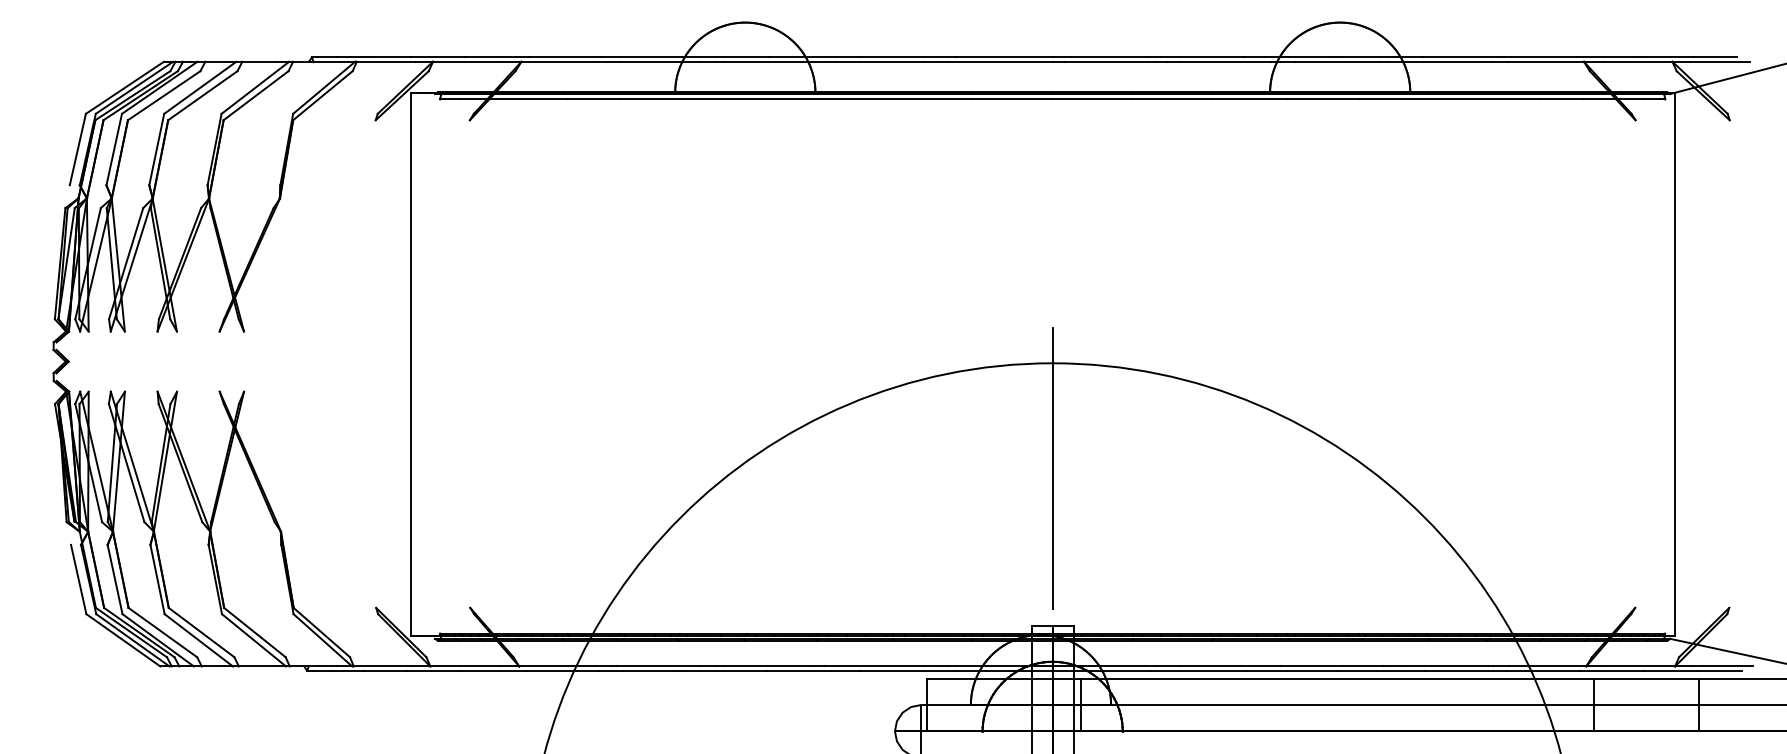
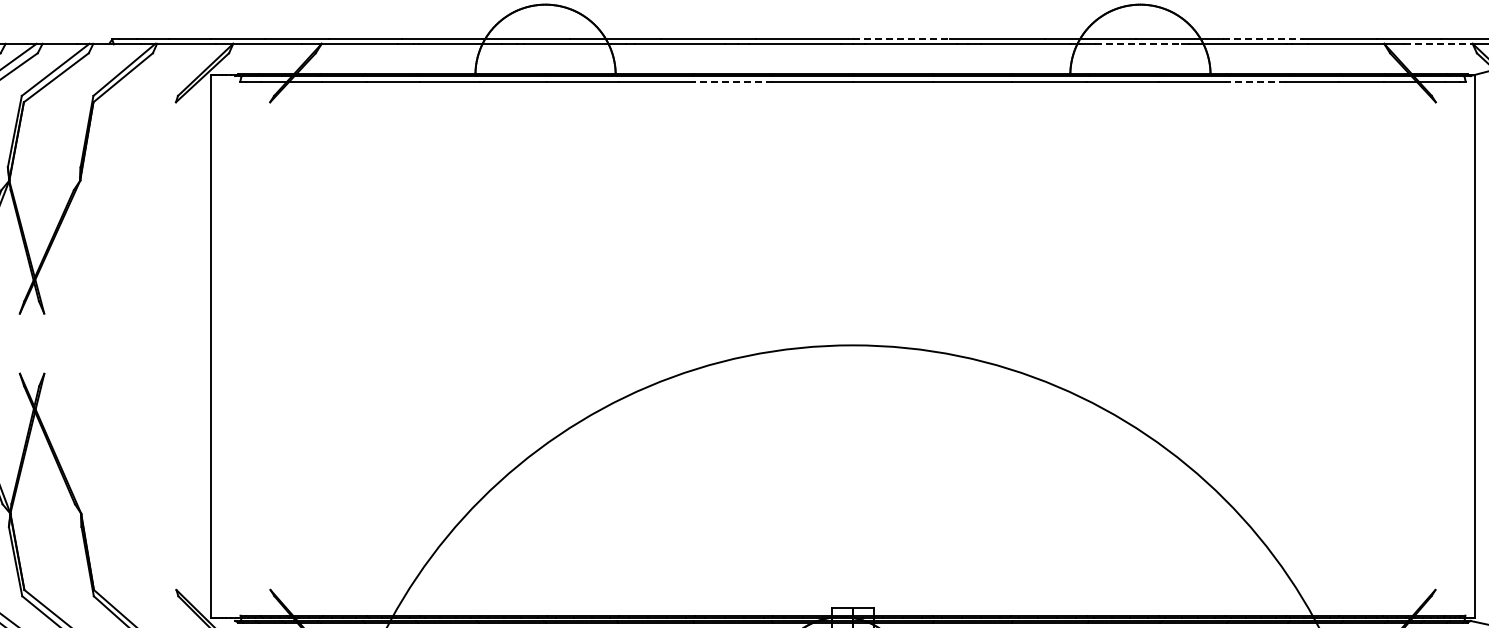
line: (1101, 57) -> (901, 39), solid -> dashed
line: (1463, 57) -> (1263, 39), solid -> dashed
line: (1338, 61) -> (1138, 43), solid -> dashed
line: (1638, 61) -> (1438, 43), solid -> dashed
line: (932, 99) -> (732, 81), solid -> dashed
line: (1455, 99) -> (1255, 81), solid -> dashed
line: (1052, 468) -> (852, 450), removed

